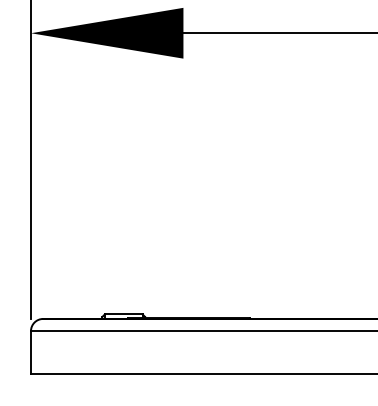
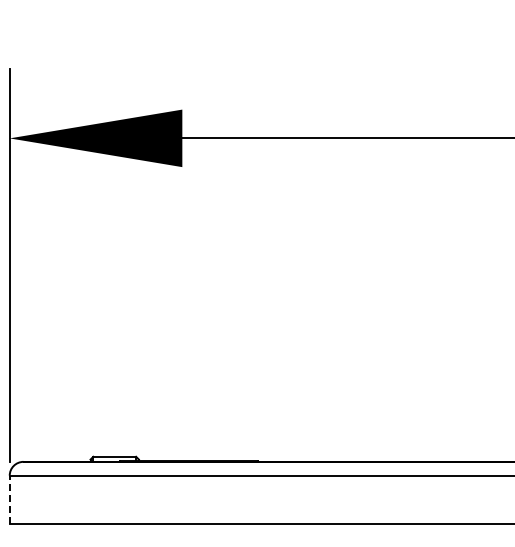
line: (30, 352) -> (9, 499), solid -> dashed

